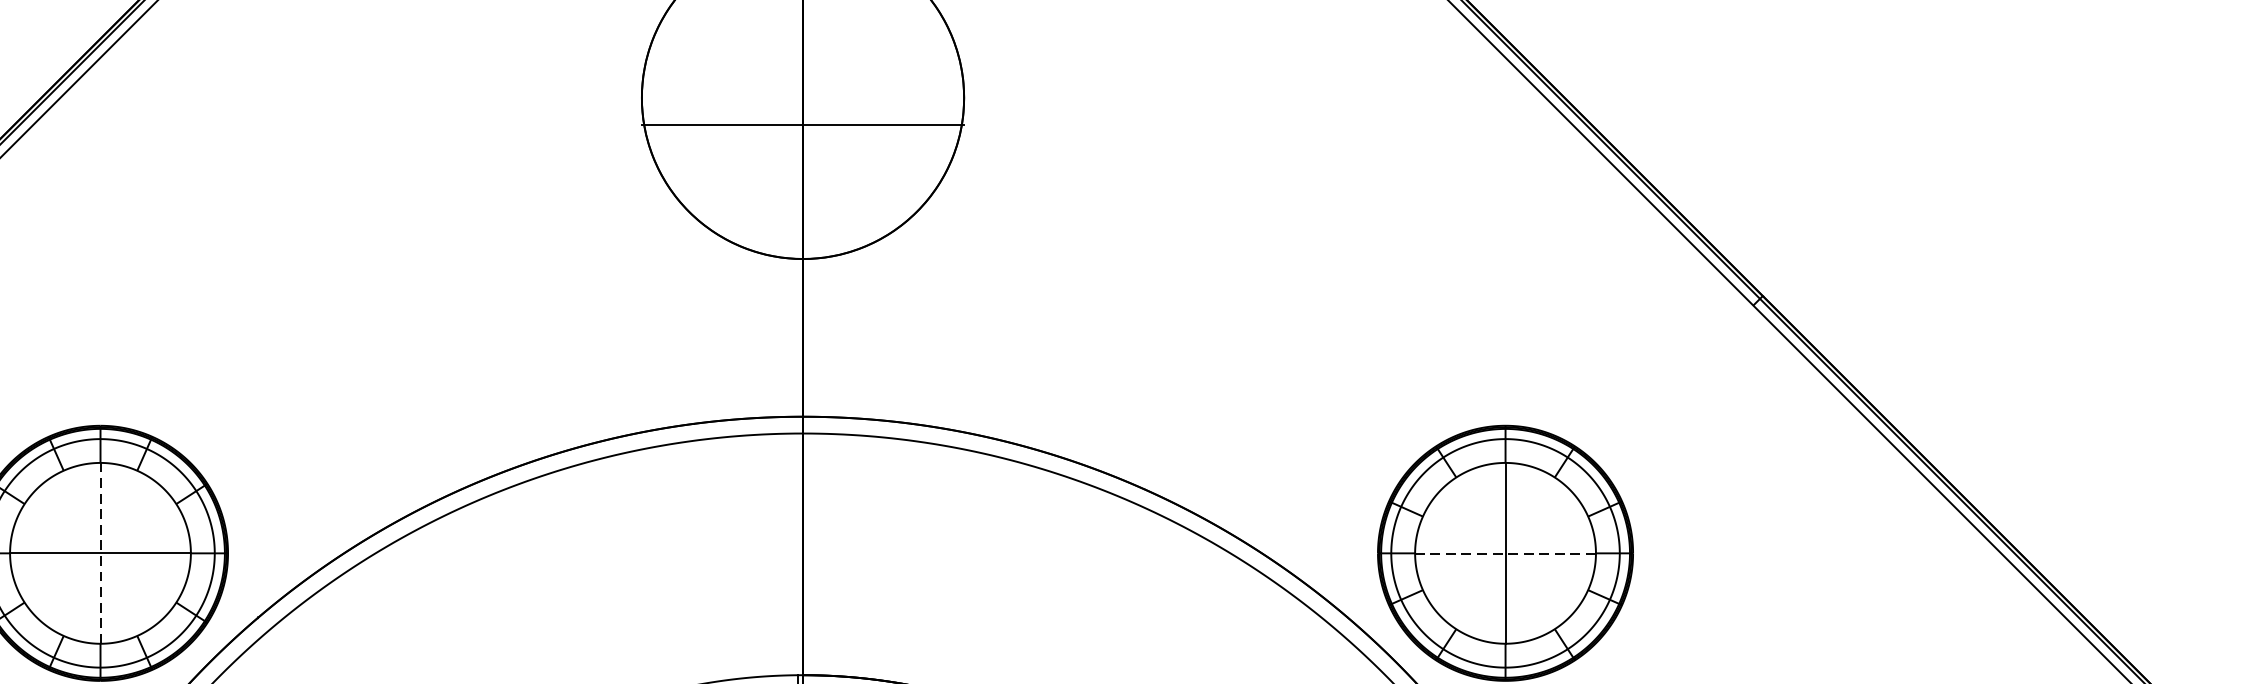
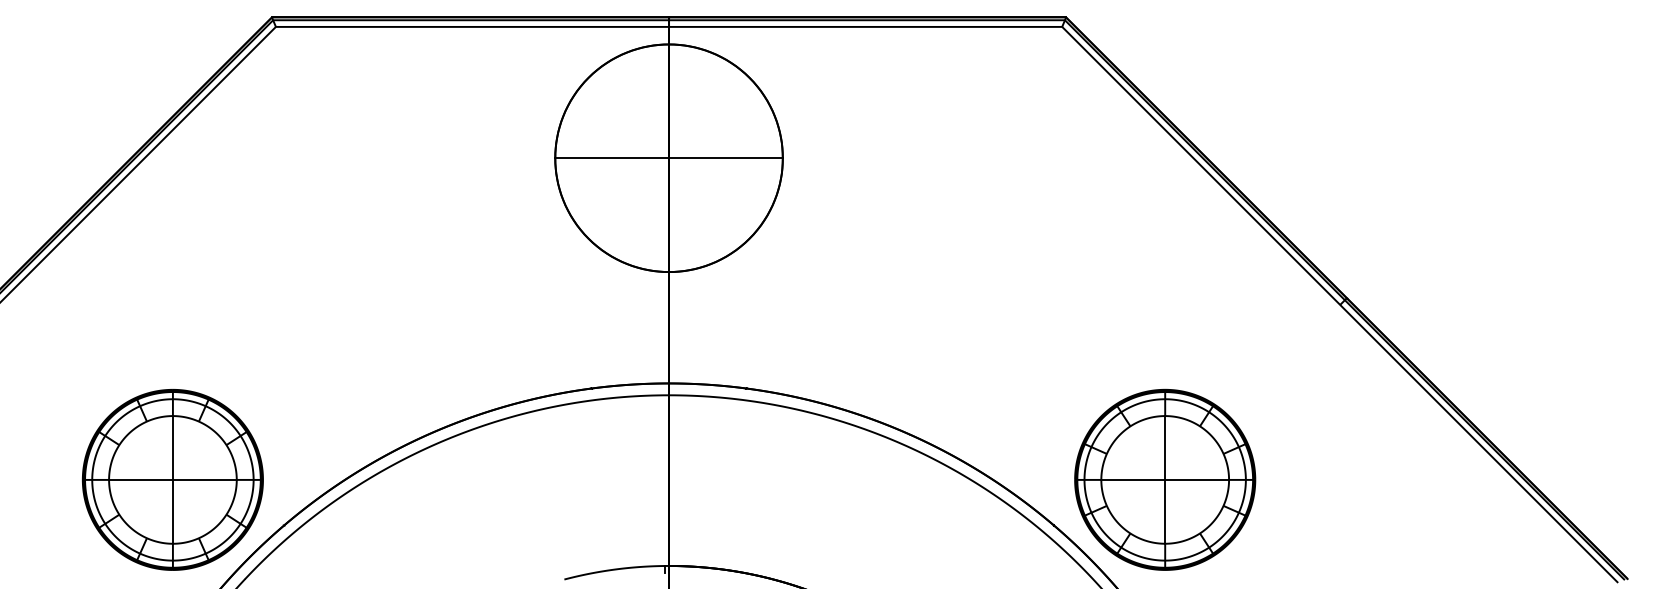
line: (802, 125) -> (668, 158), moved
line: (101, 552) -> (173, 479), dashed -> solid
line: (1505, 554) -> (1165, 480), dashed -> solid

